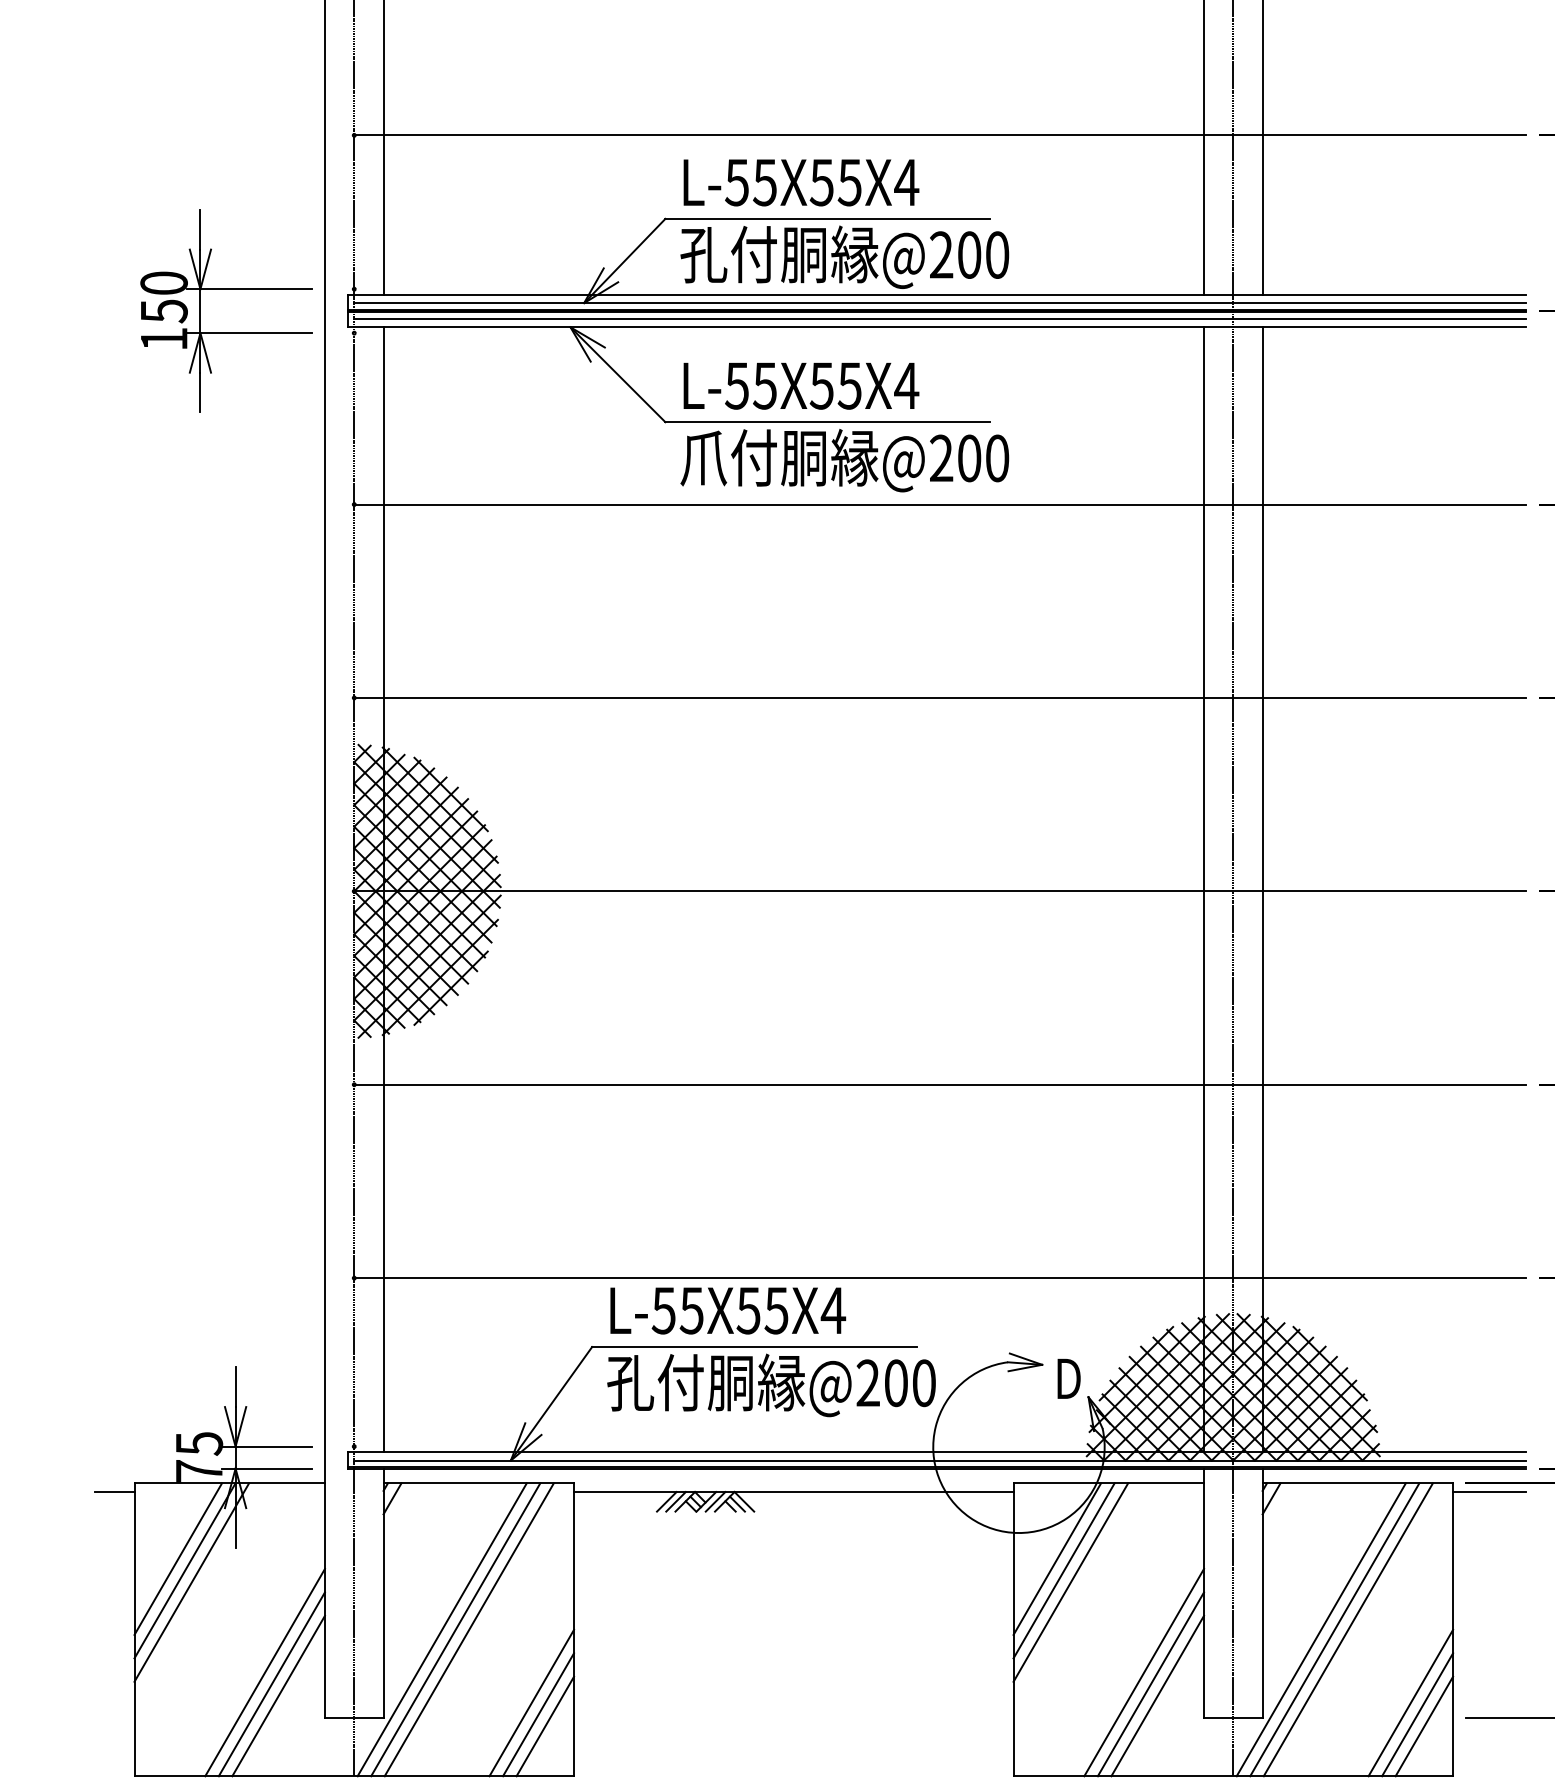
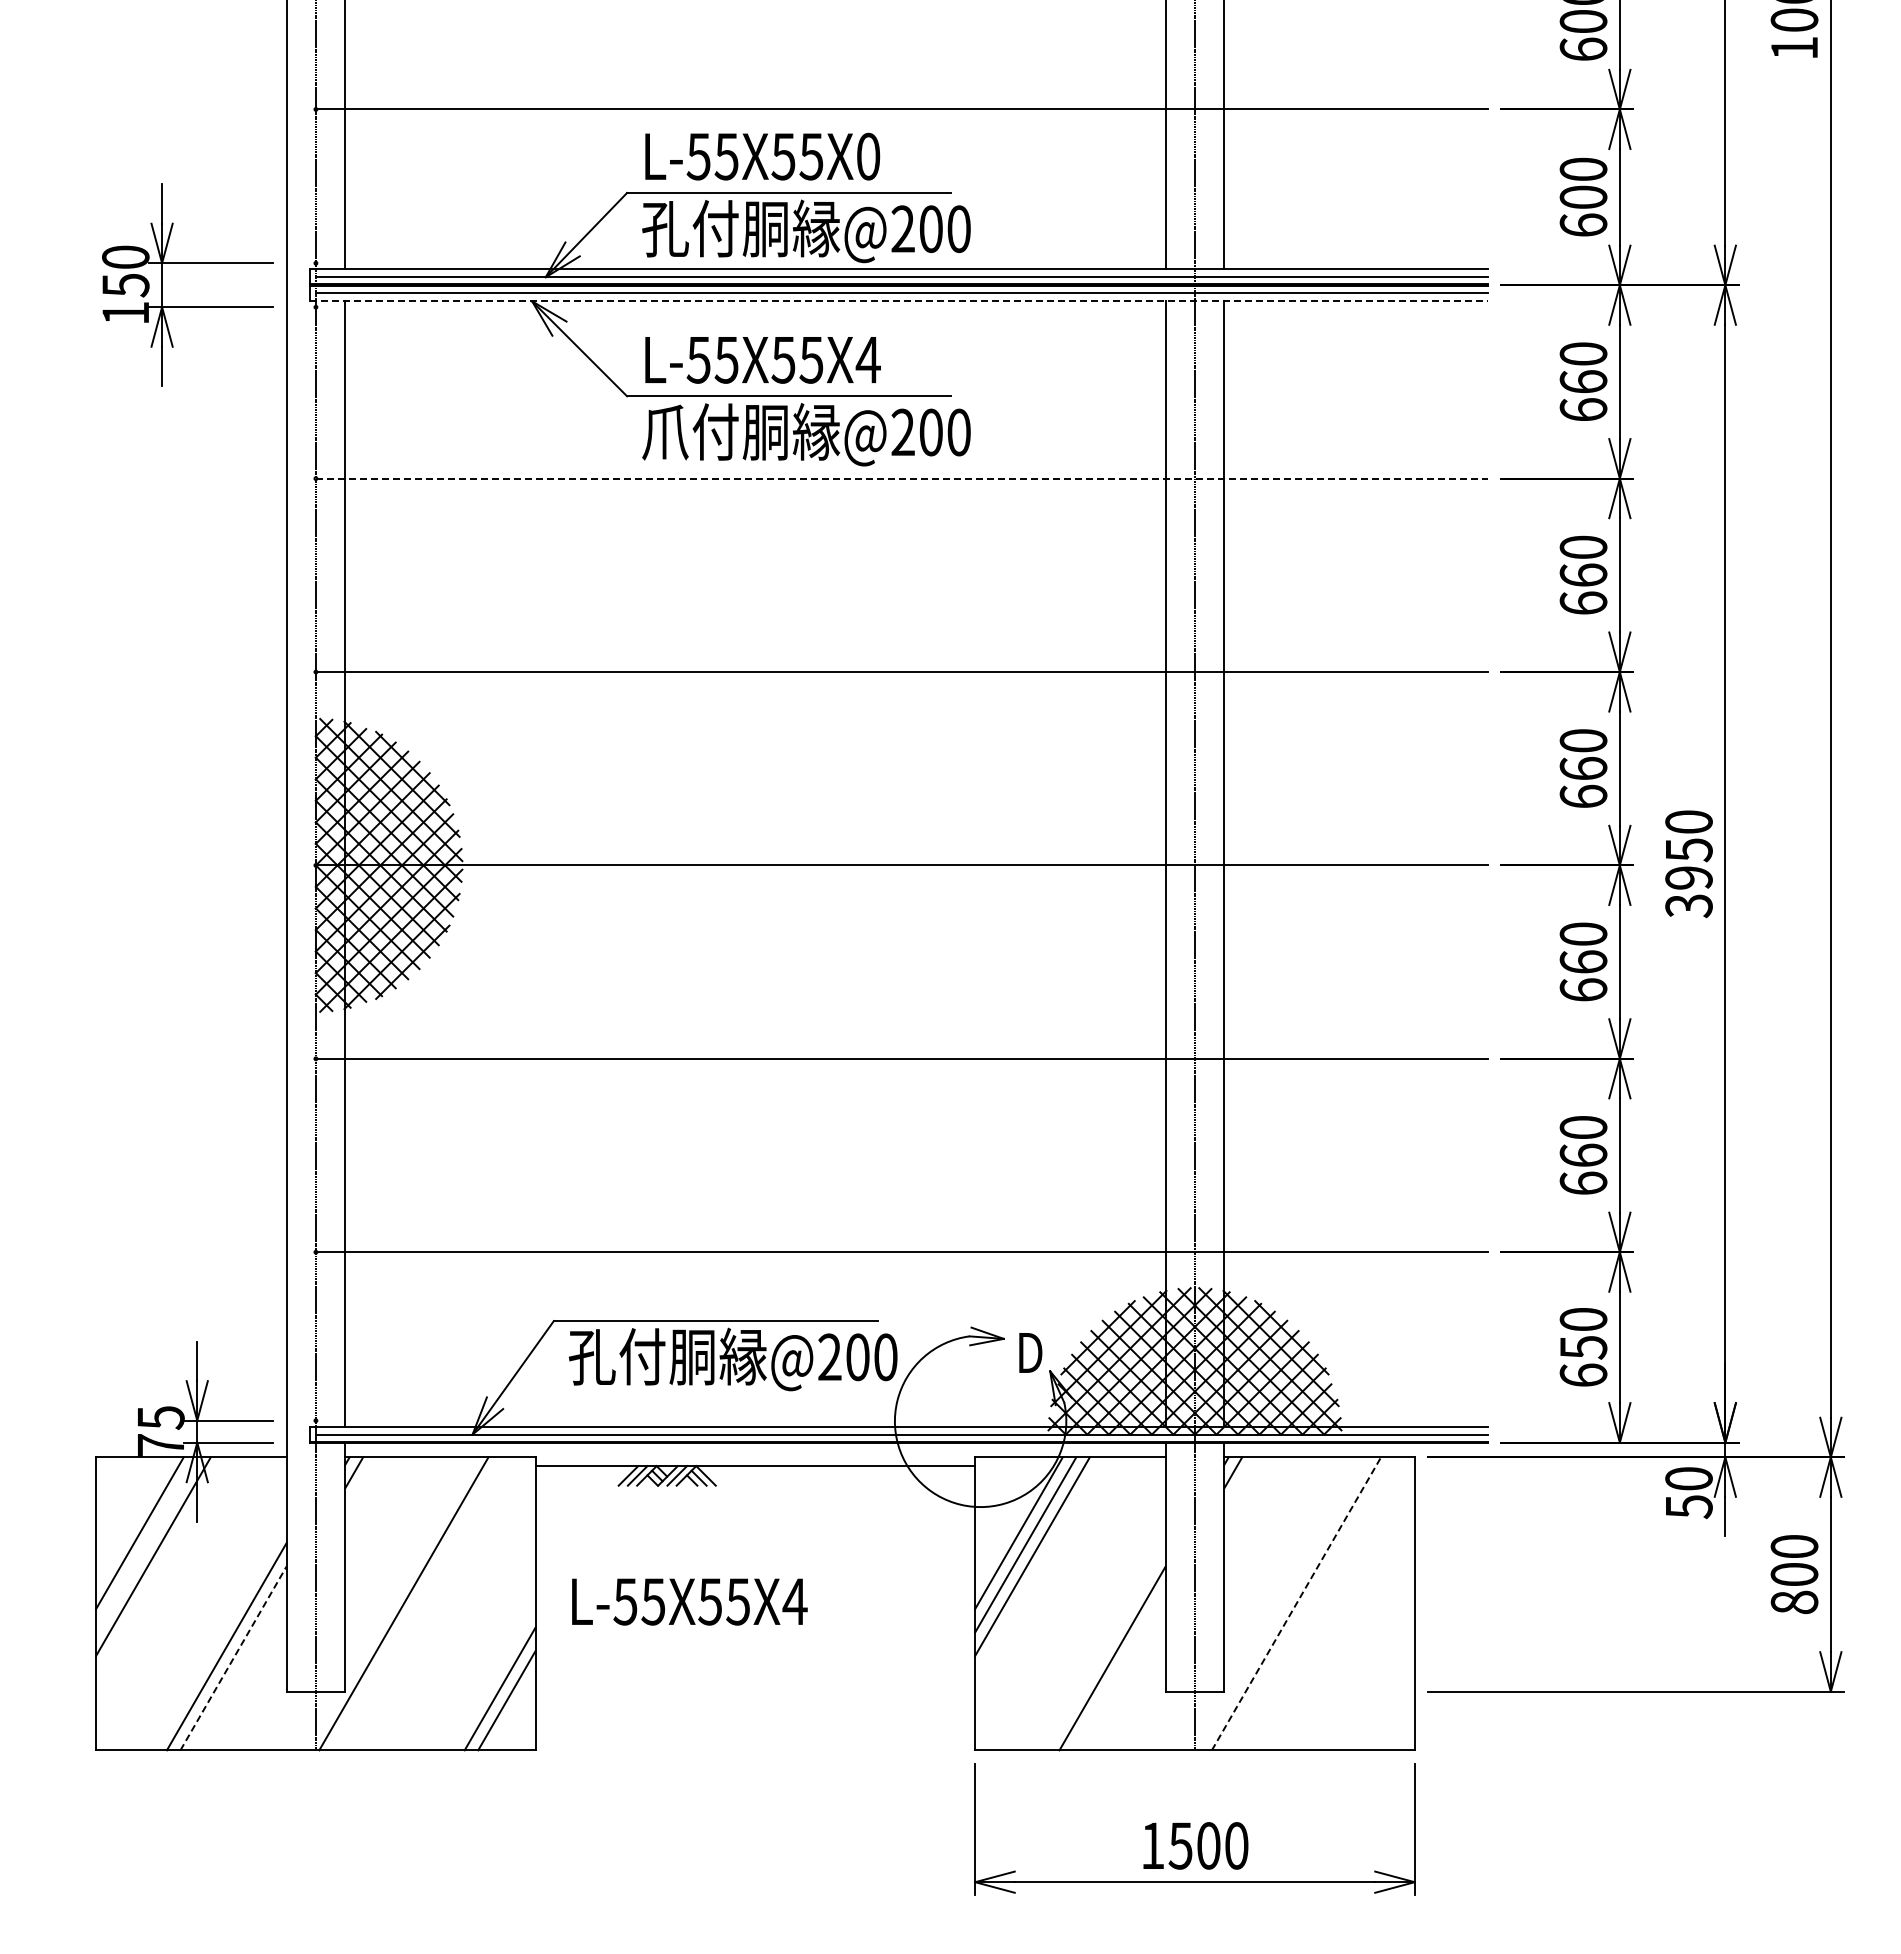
text: (905, 182) -> (867, 156), L-55X55X4 -> L-55X55X0
line: (937, 327) -> (899, 301), solid -> dashed
line: (940, 504) -> (902, 478), solid -> dashed
text: (727, 1310) -> (689, 1601), moved
line: (114, 1492) -> (76, 1466), removed
line: (1489, 1492) -> (1451, 1466), removed
line: (184, 1570) -> (146, 1544), removed
line: (455, 1629) -> (417, 1603), removed
line: (468, 1629) -> (430, 1603), removed
line: (1320, 1629) -> (1282, 1603), removed
line: (1334, 1629) -> (1296, 1603), solid -> dashed
line: (1347, 1629) -> (1309, 1603), removed
line: (1143, 1672) -> (1105, 1646), removed
line: (271, 1683) -> (233, 1657), solid -> dashed
line: (278, 1695) -> (240, 1669), removed
line: (1157, 1695) -> (1119, 1669), removed
line: (531, 1702) -> (493, 1676), removed
line: (1410, 1702) -> (1372, 1676), removed
line: (1416, 1714) -> (1378, 1688), removed
line: (1423, 1726) -> (1385, 1700), removed

